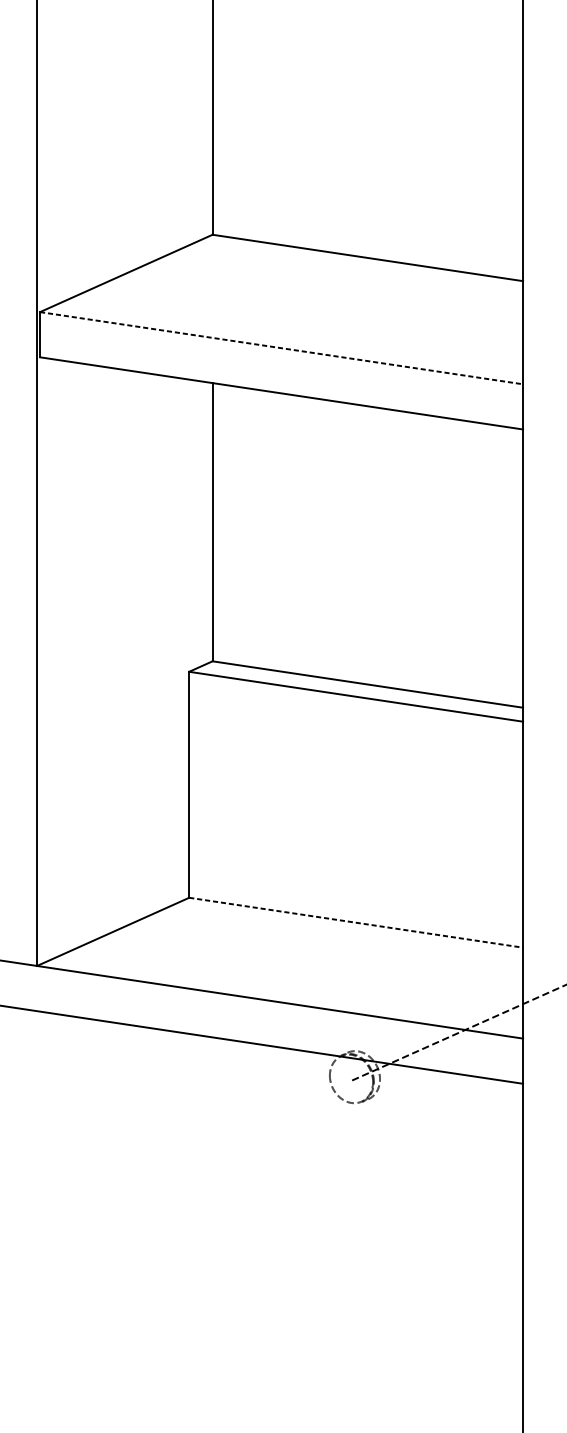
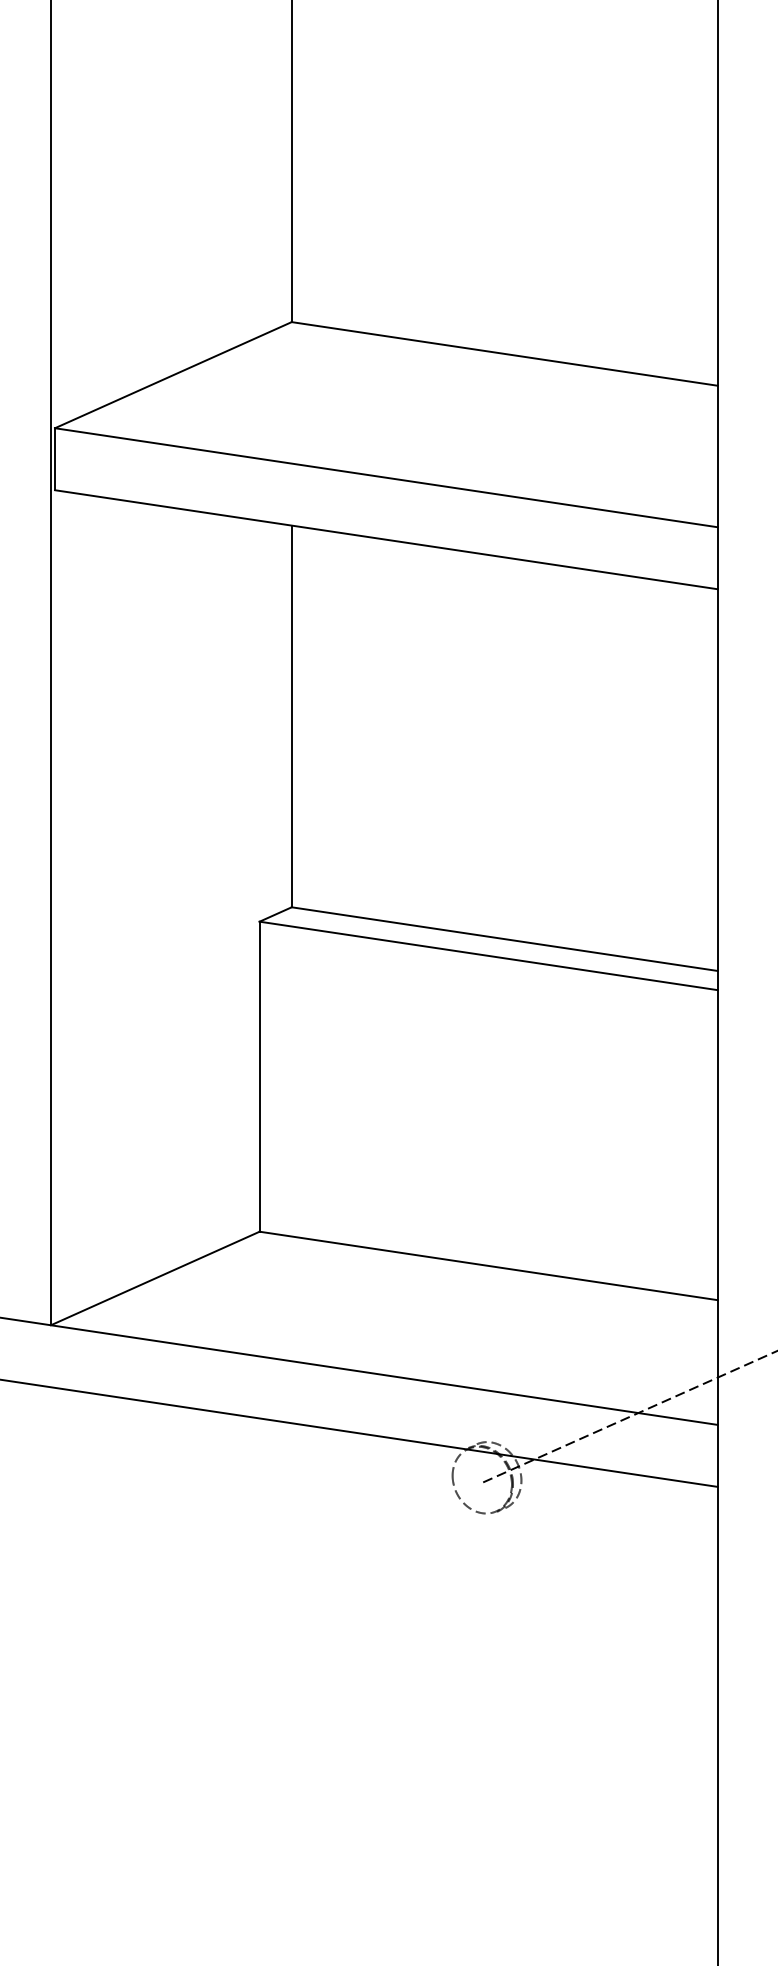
line: (281, 348) -> (386, 477), dashed -> solid
line: (356, 922) -> (488, 1265), dashed -> solid

